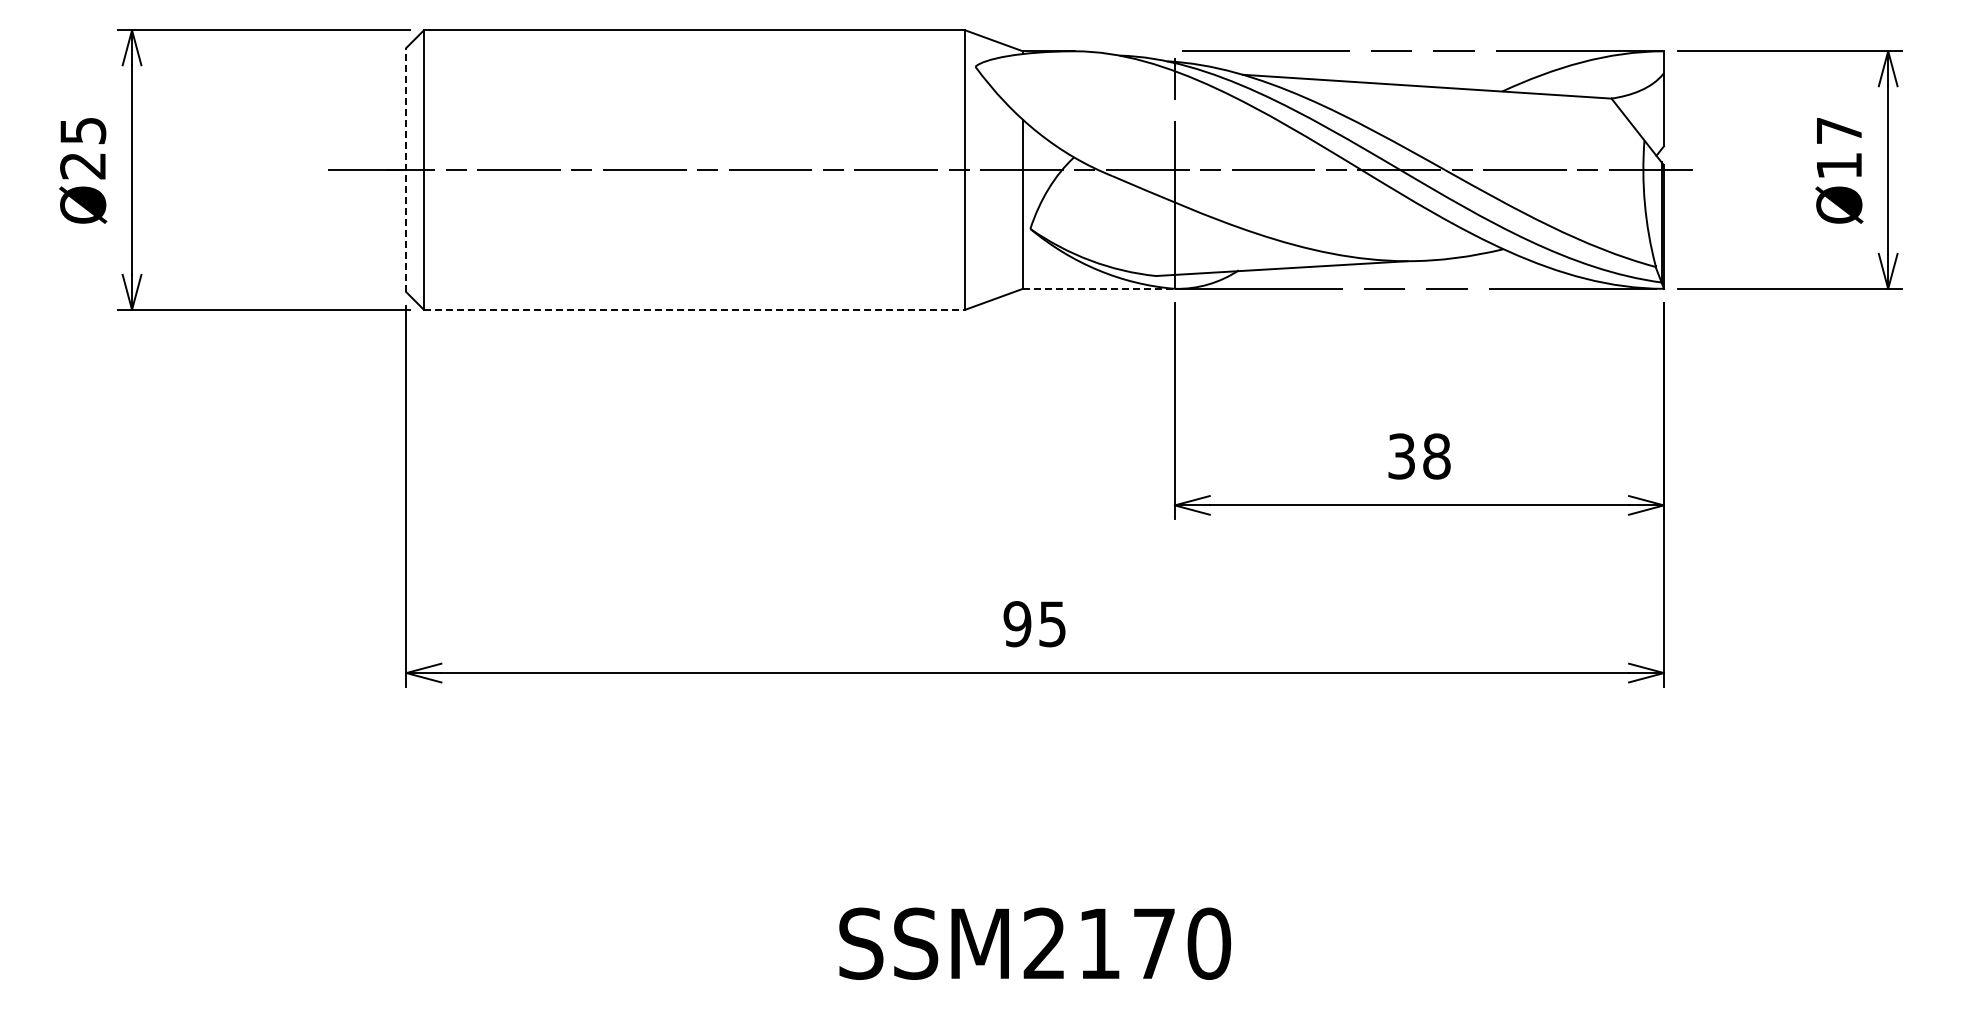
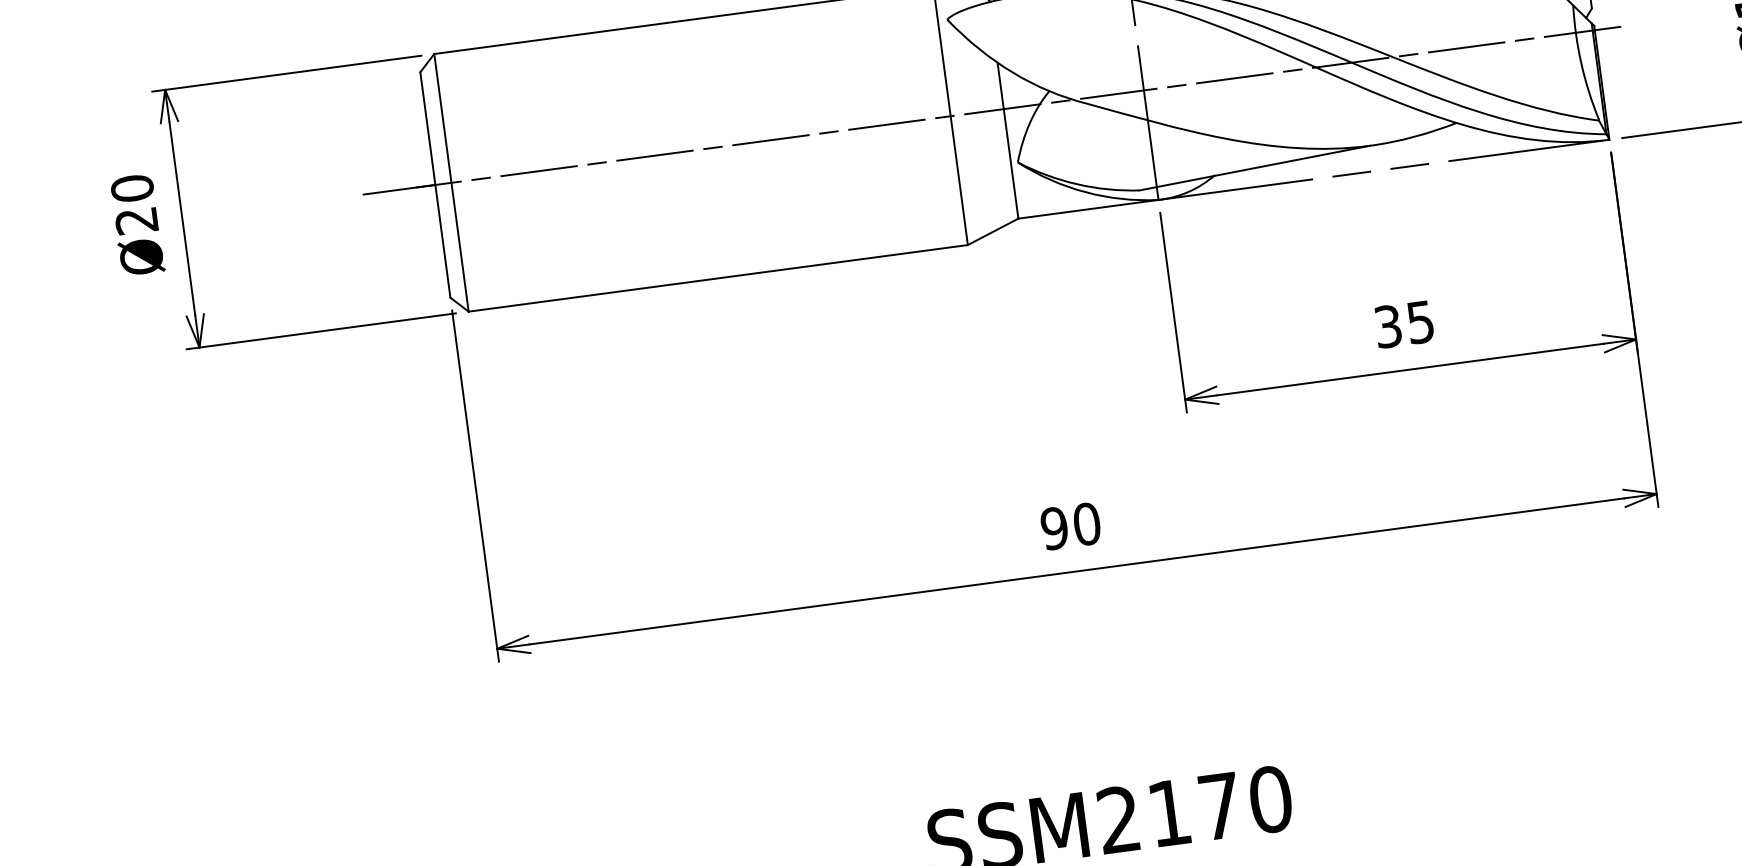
text: (83, 130) -> (132, 188), Ø25 -> Ø20
line: (406, 169) -> (435, 184), dashed -> solid
line: (1098, 288) -> (1088, 209), dashed -> solid
line: (694, 309) -> (718, 278), dashed -> solid
text: (1436, 456) -> (1420, 322), 38 -> 35
text: (1052, 624) -> (1086, 524), 95 -> 90

